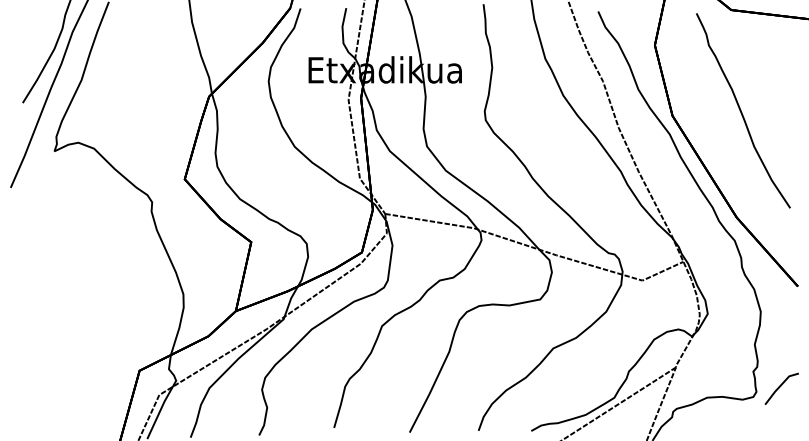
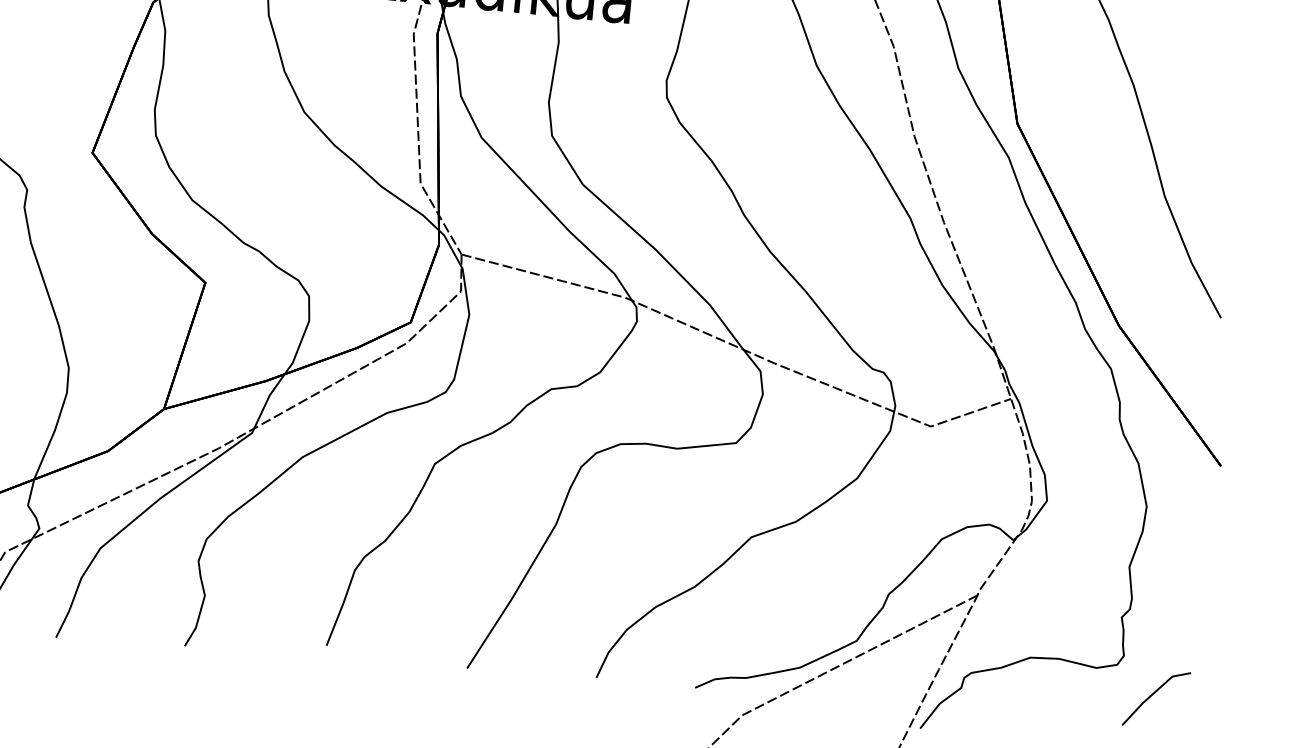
line: (780, 387) -> (1154, 695), moved

